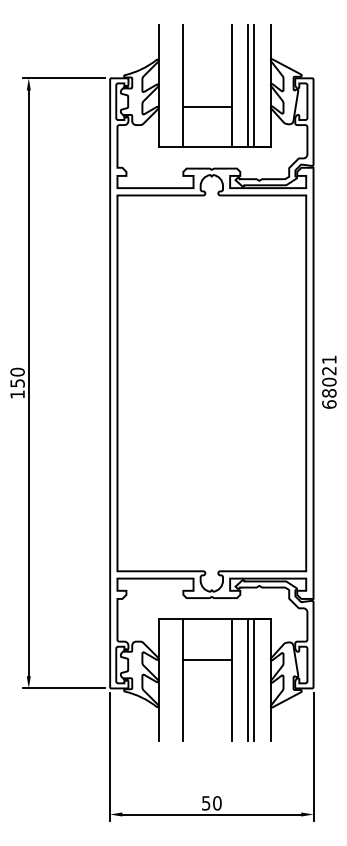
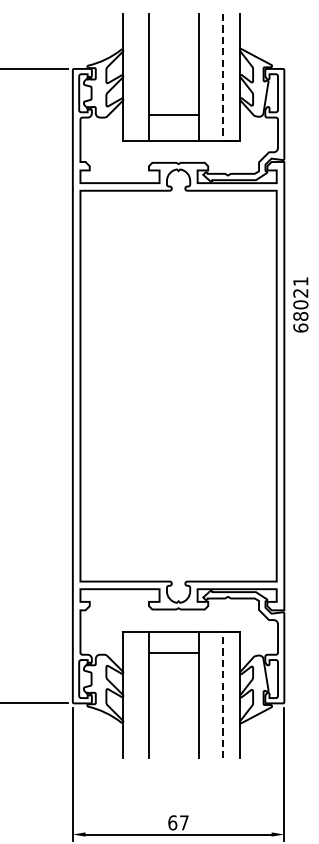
line: (248, 86) -> (216, 77), removed
line: (254, 86) -> (222, 77), solid -> dashed
line: (207, 106) -> (174, 114), moved
text: (329, 381) -> (300, 304), moved
line: (207, 660) -> (174, 653), moved
line: (254, 679) -> (222, 694), solid -> dashed
line: (248, 680) -> (216, 695), removed
text: (211, 803) -> (178, 823), 50 -> 67

